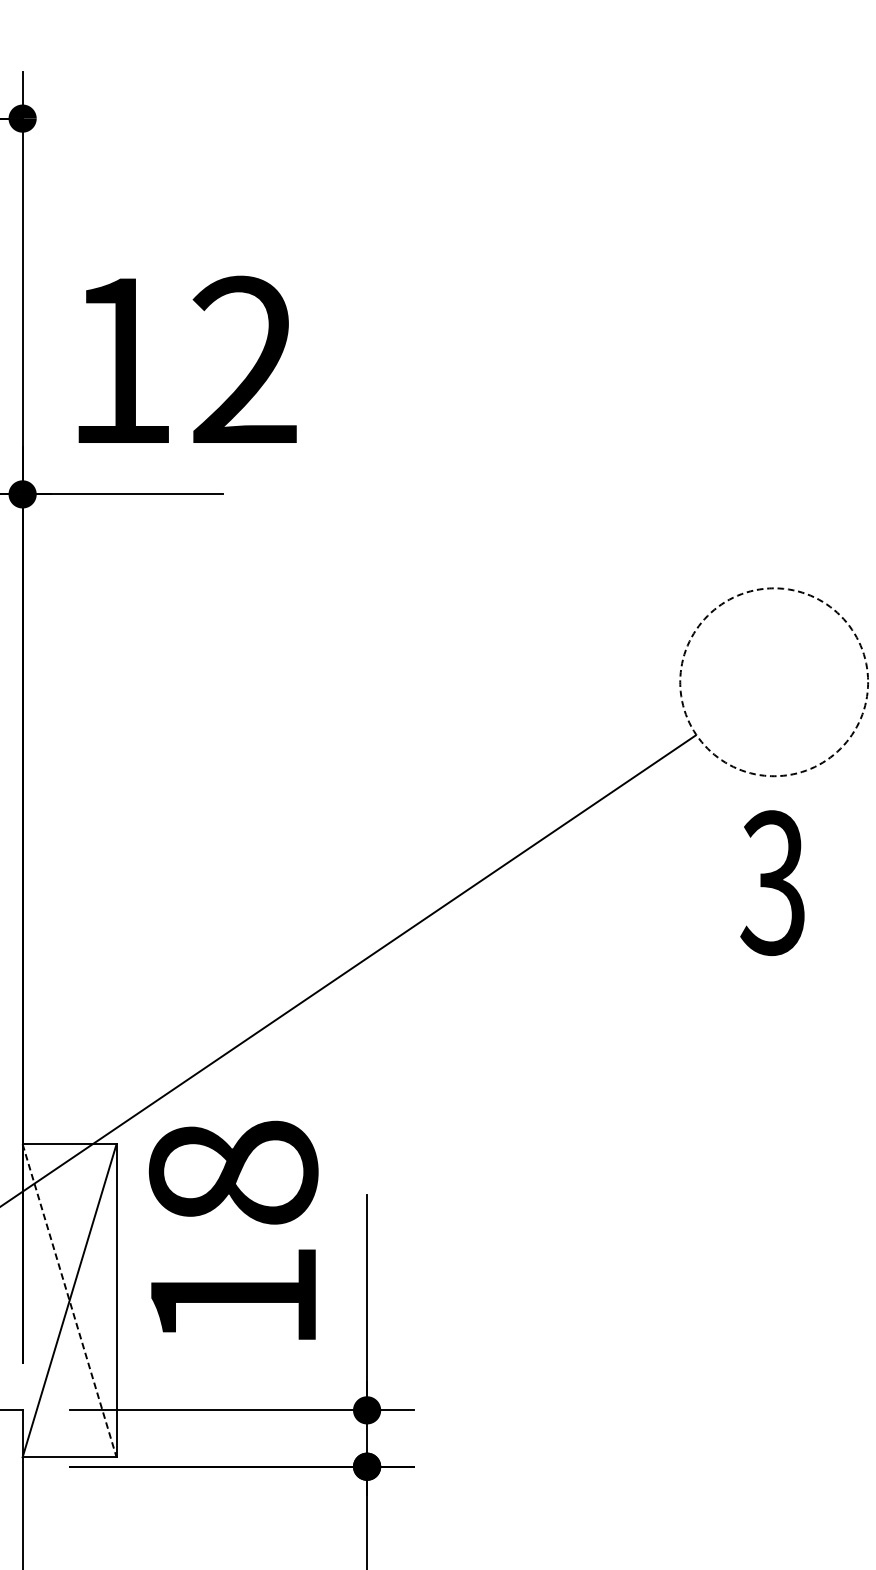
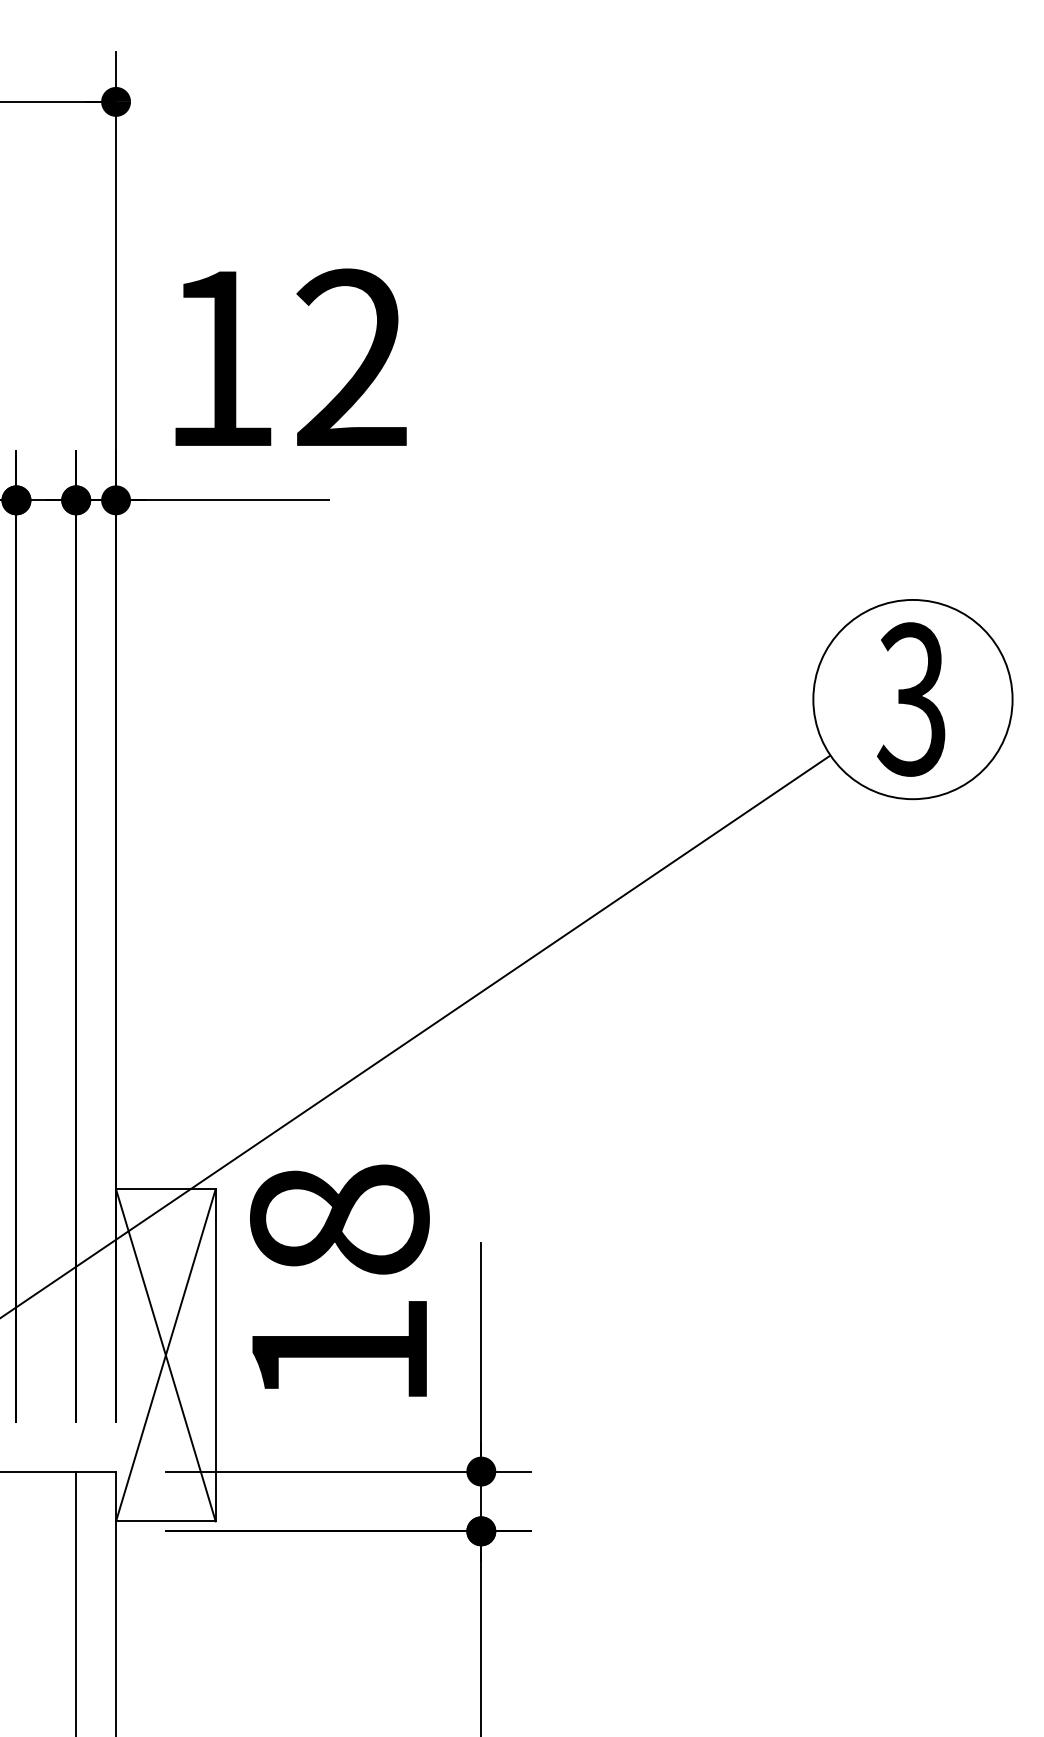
circle: (773, 682) -> (912, 699), dashed -> solid
text: (772, 883) -> (911, 699), moved
line: (70, 1300) -> (166, 1355), dashed -> solid

